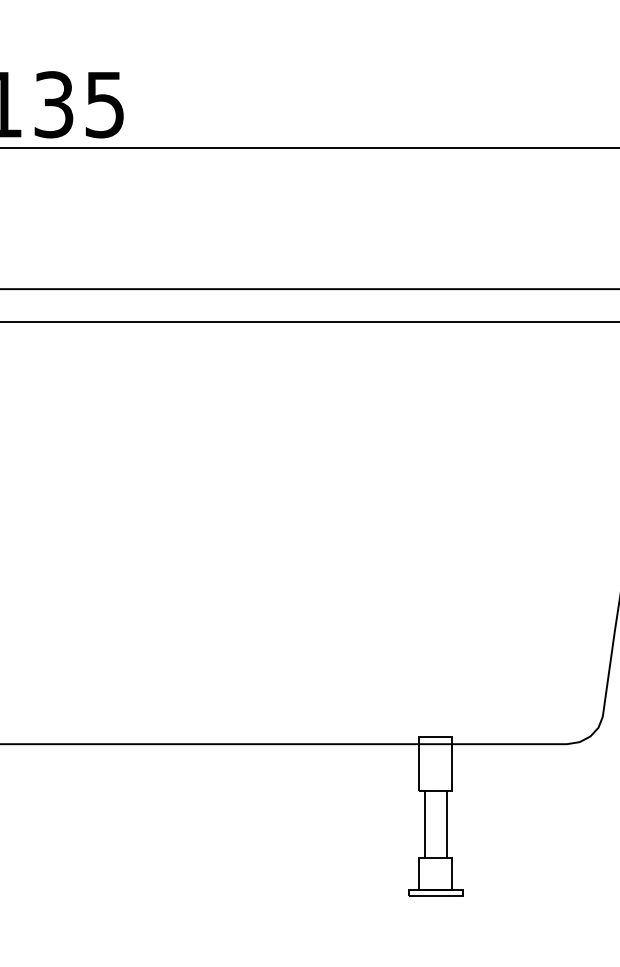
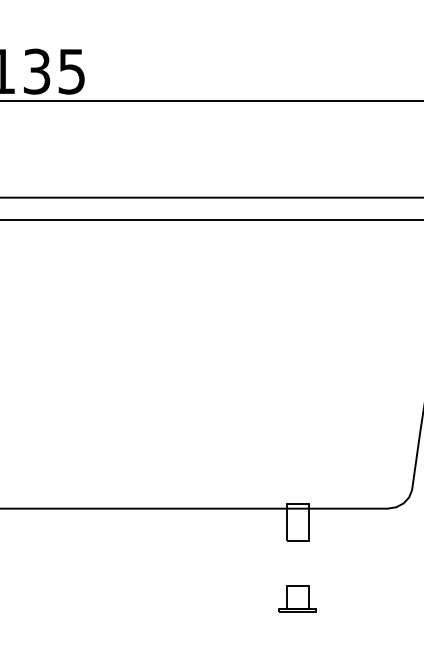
line: (424, 824) -> (290, 563), removed
line: (446, 824) -> (305, 563), removed

